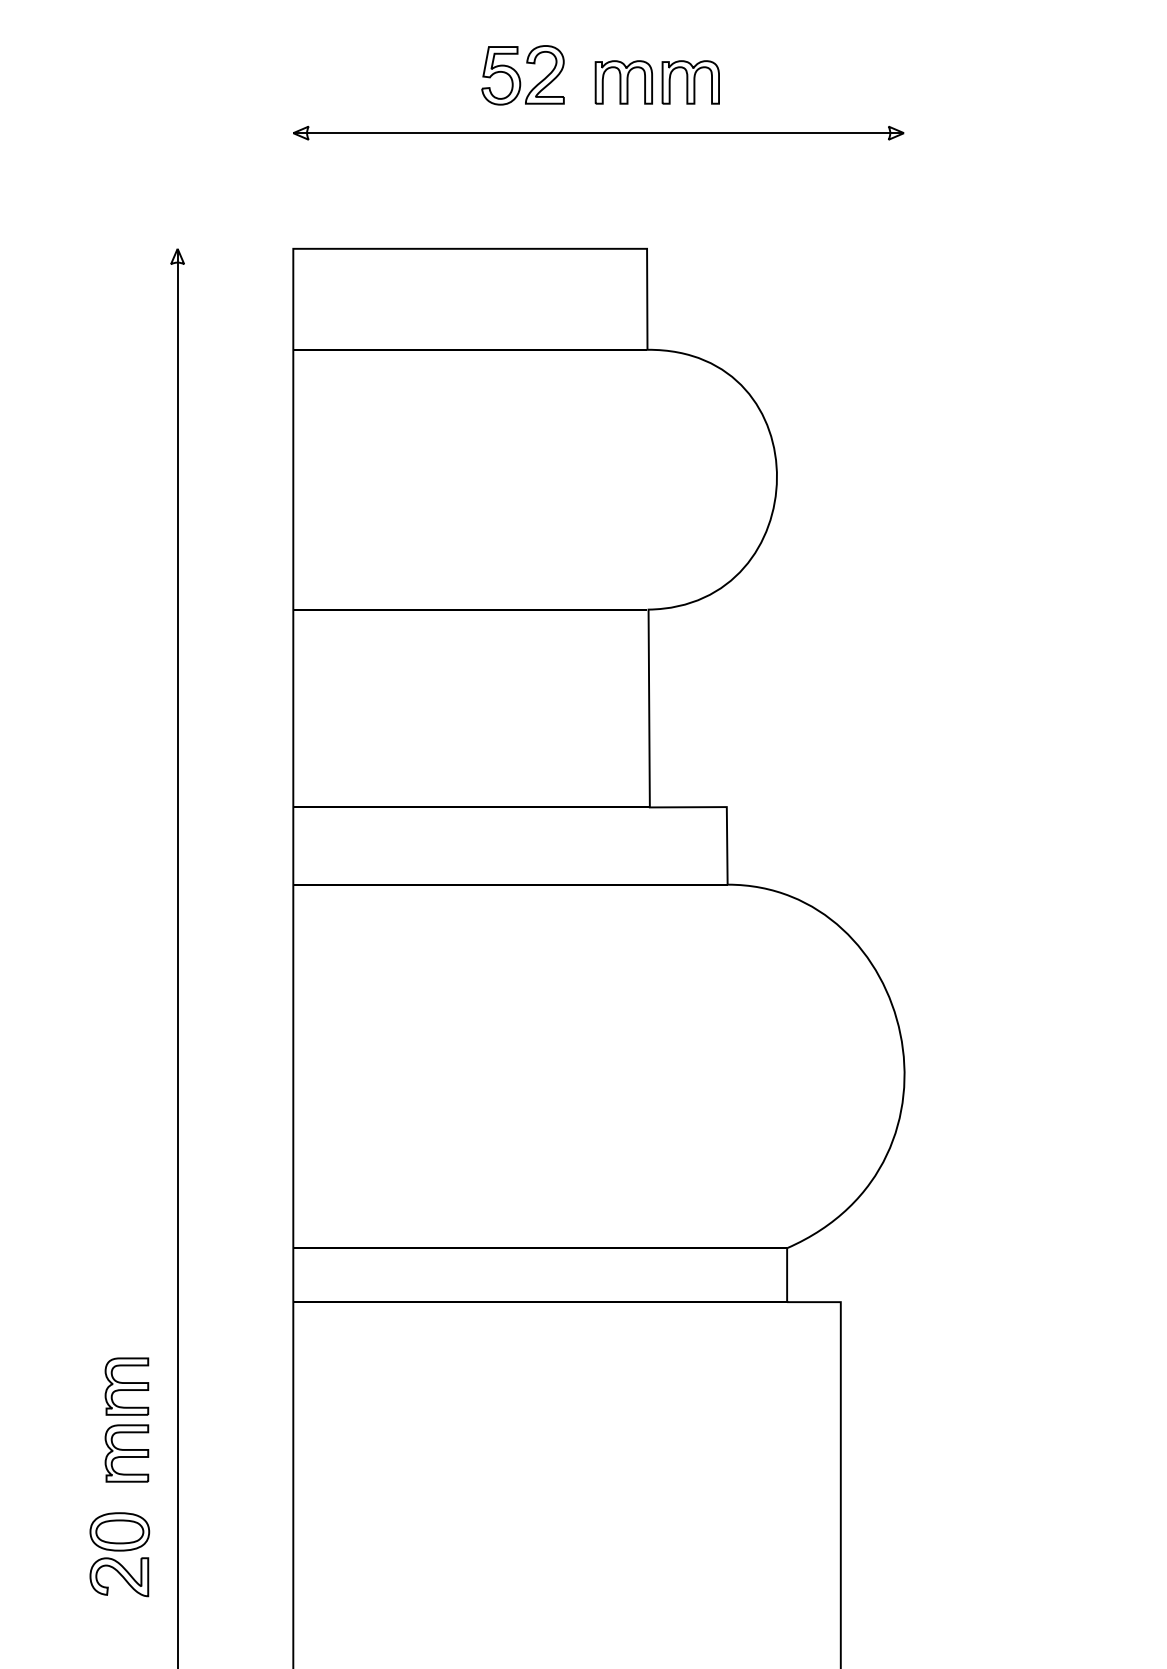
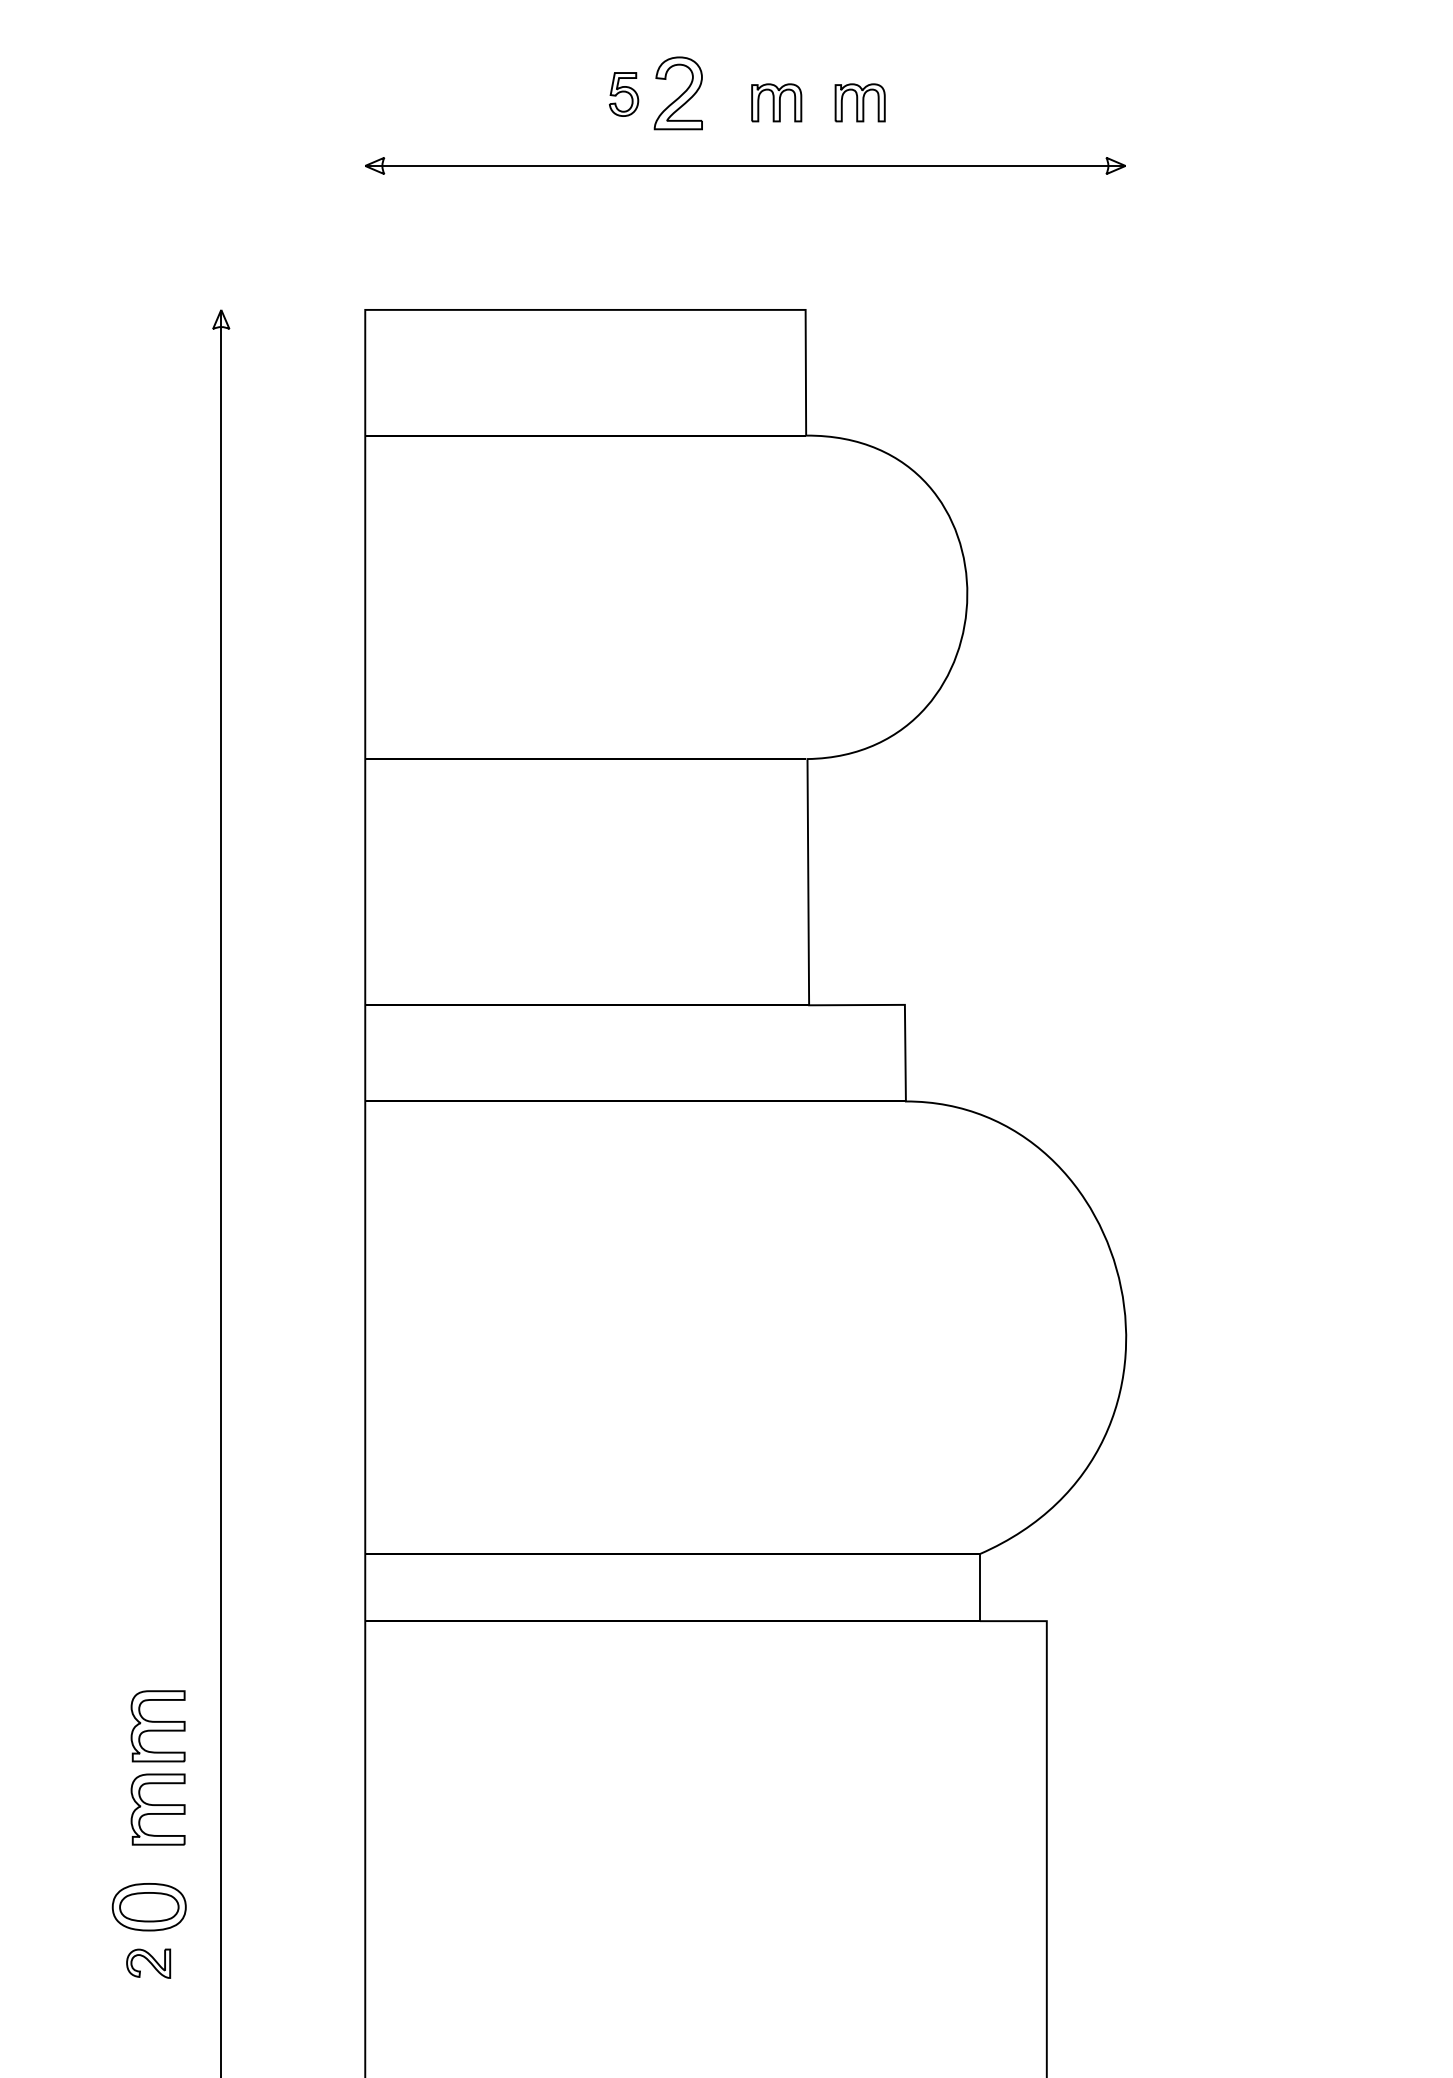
part: (500, 75) -> (623, 94), size x0.6
part: (623, 82) -> (776, 102), size x0.7
part: (691, 82) -> (860, 102), size x0.7
part: (119, 1577) -> (148, 1963), size x0.6

